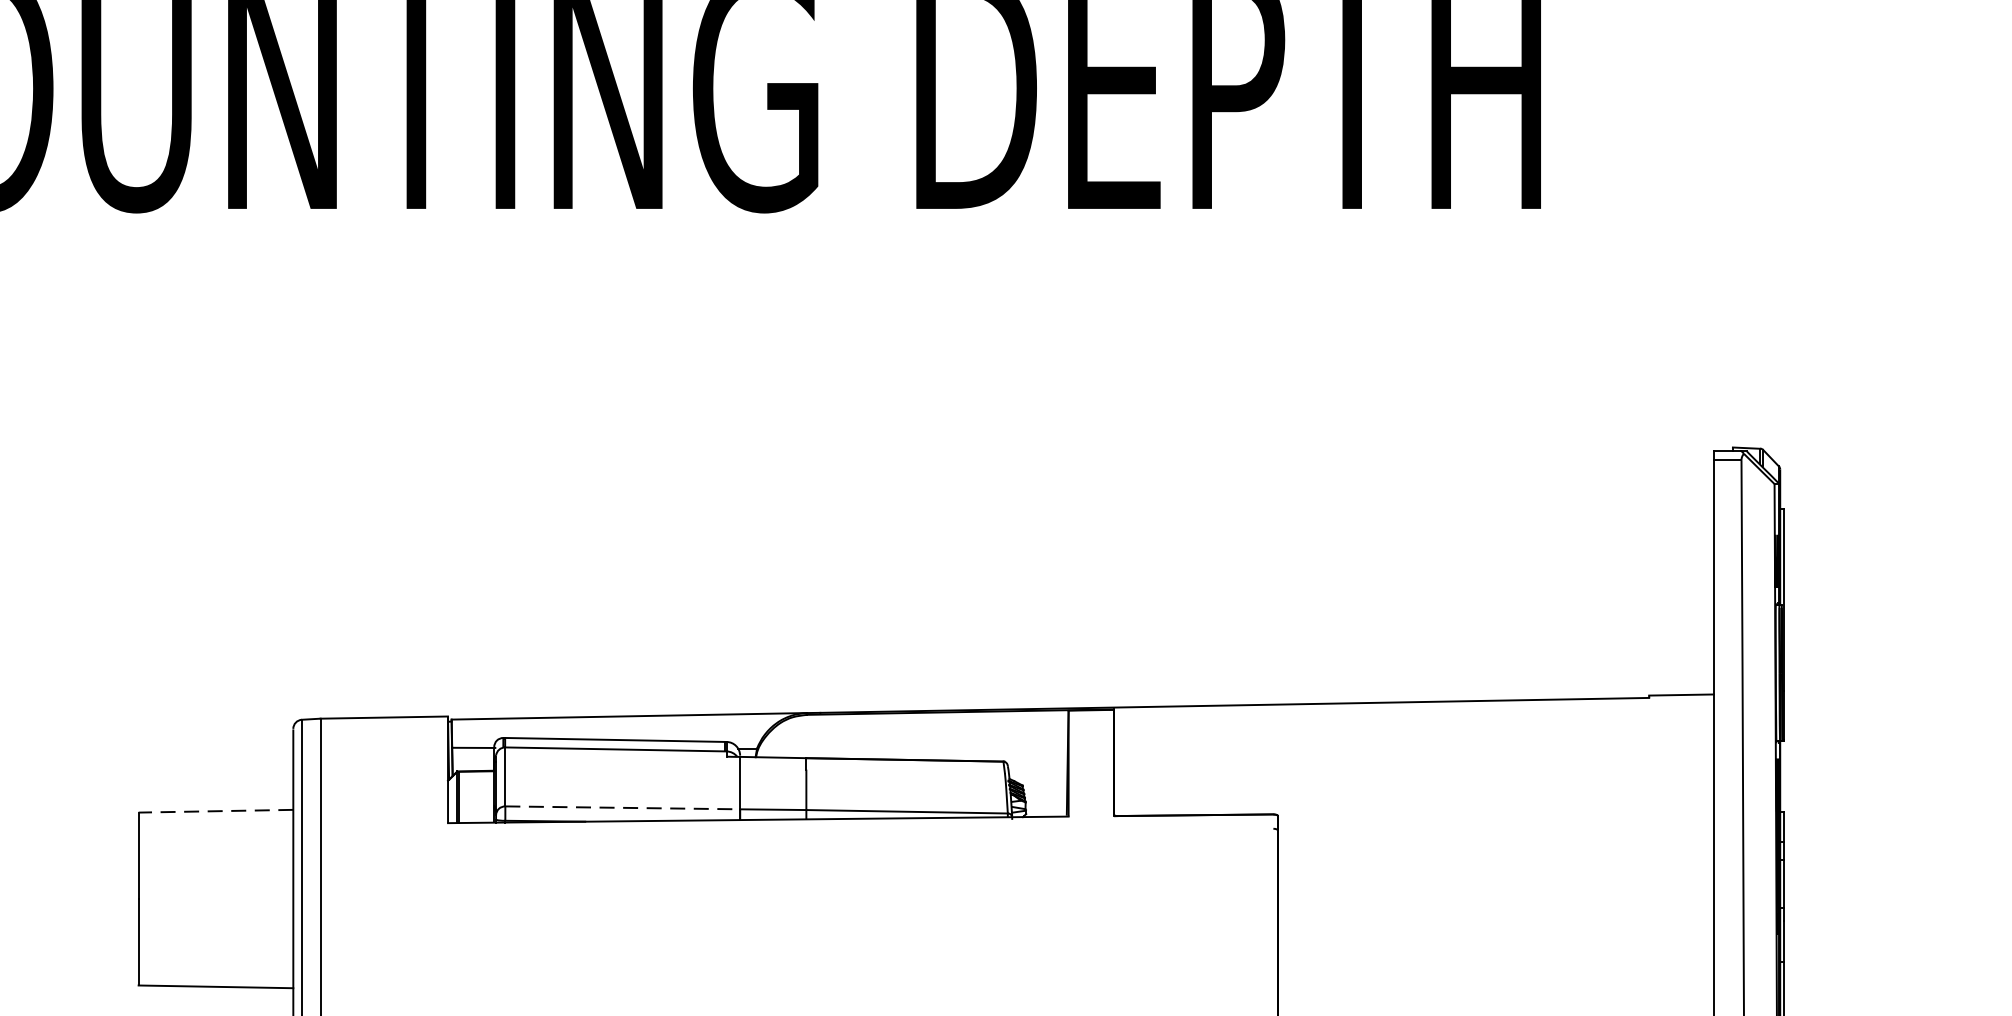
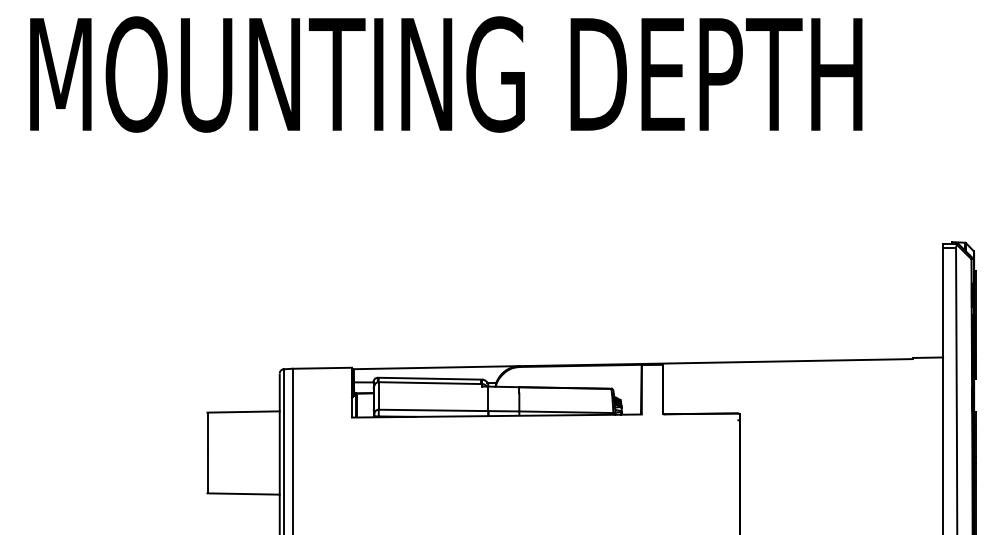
line: (622, 808) -> (433, 410), dashed -> solid
line: (215, 812) -> (243, 412), dashed -> solid

